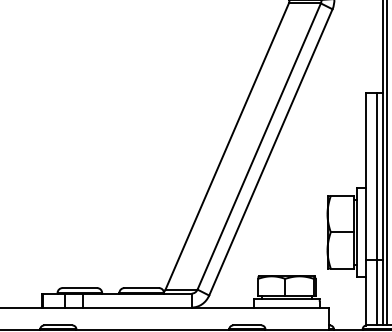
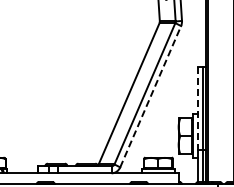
line: (270, 151) -> (150, 96), solid -> dashed
line: (365, 178) -> (197, 109), solid -> dashed

